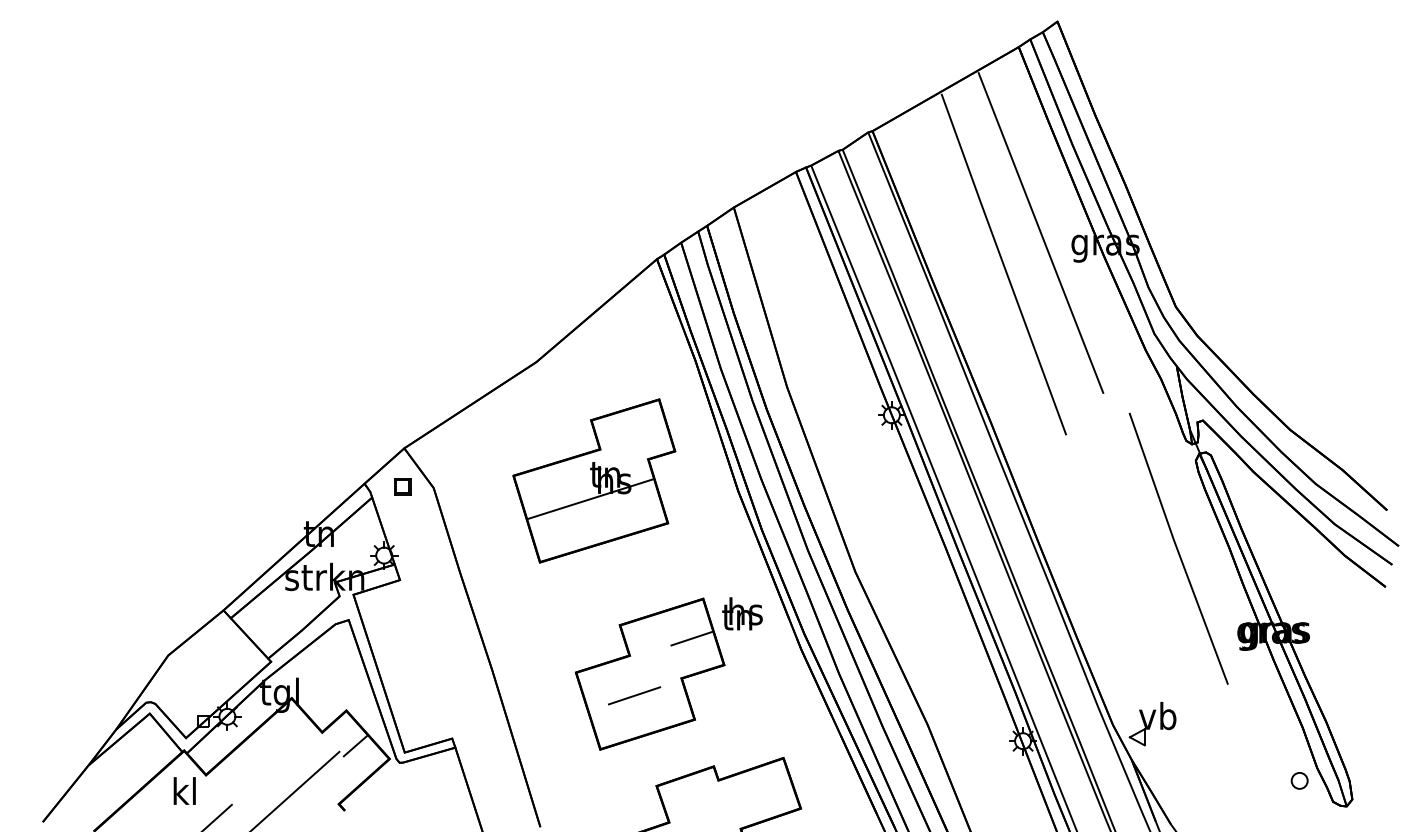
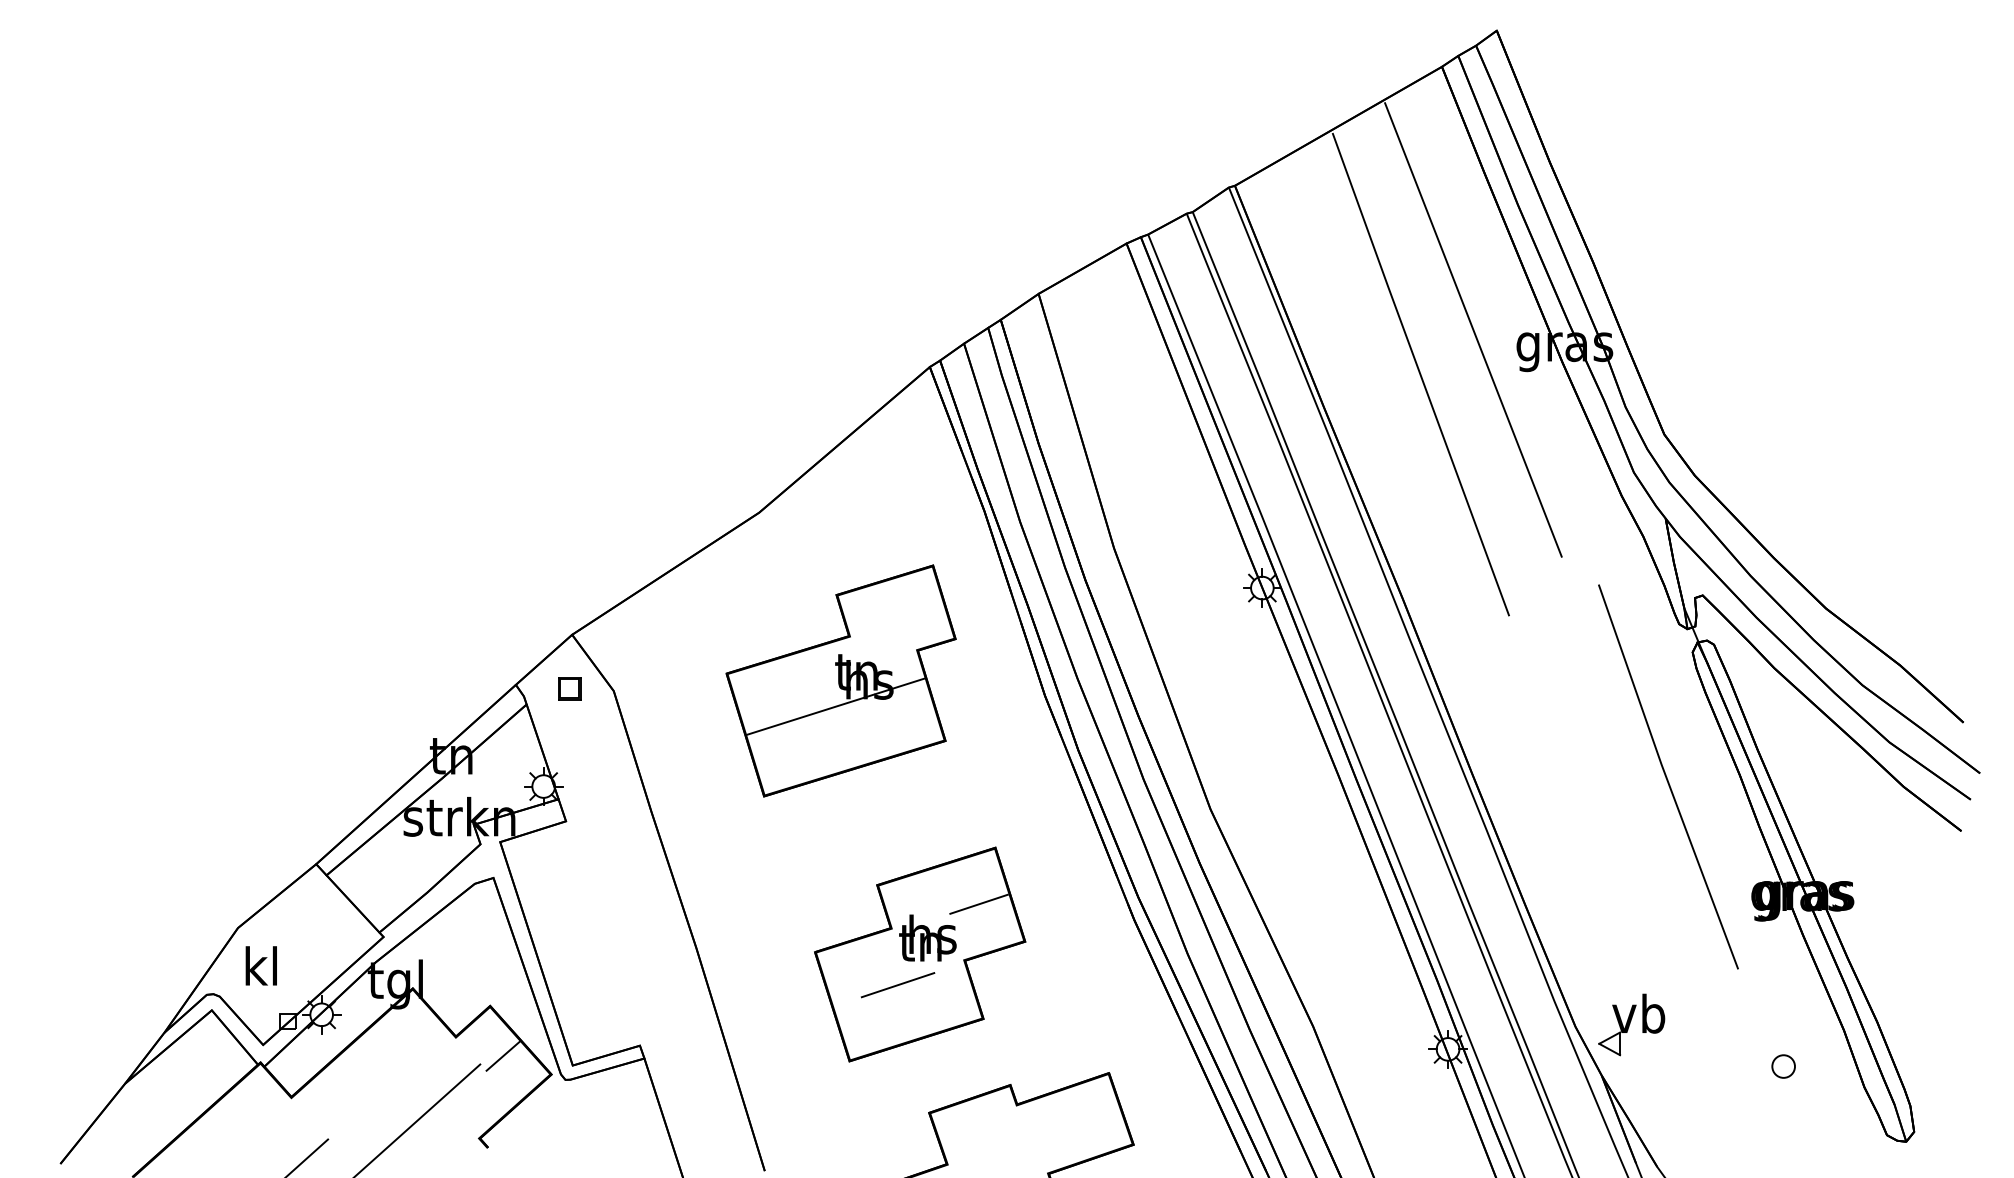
text: (742, 613) -> (927, 937), moved
part: (1299, 780) -> (1783, 1066), moved
text: (184, 790) -> (260, 965), moved

